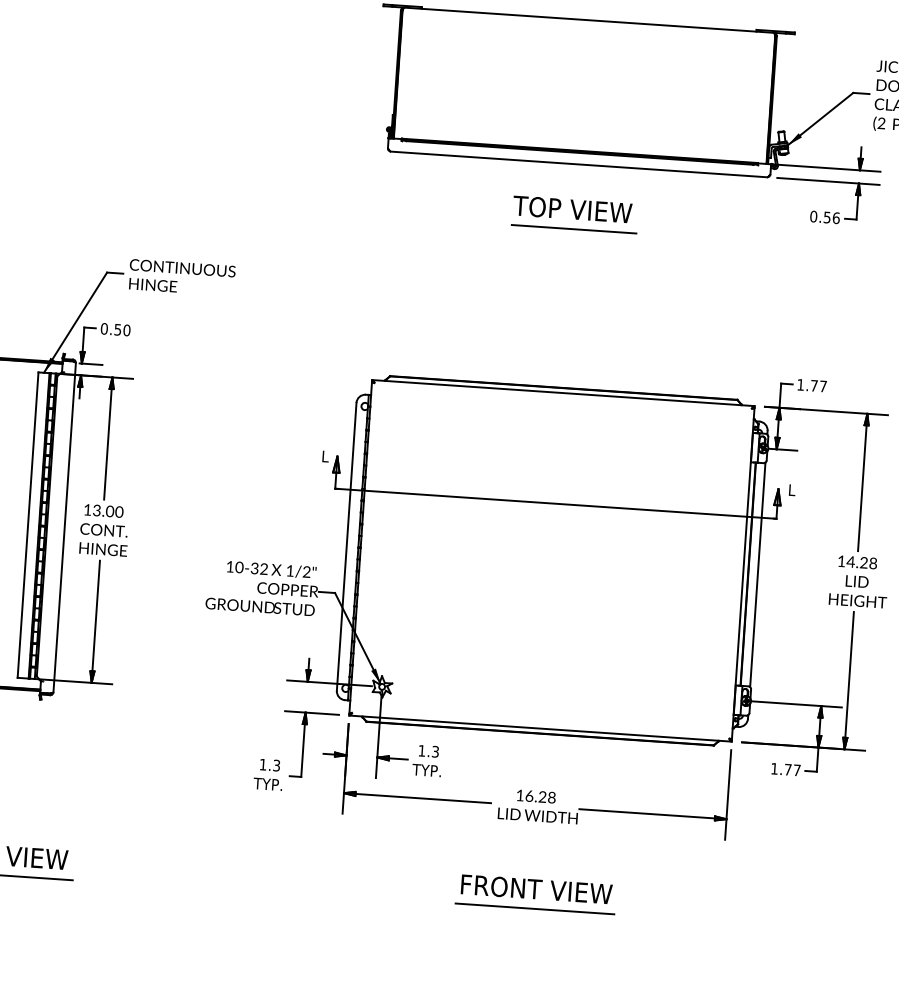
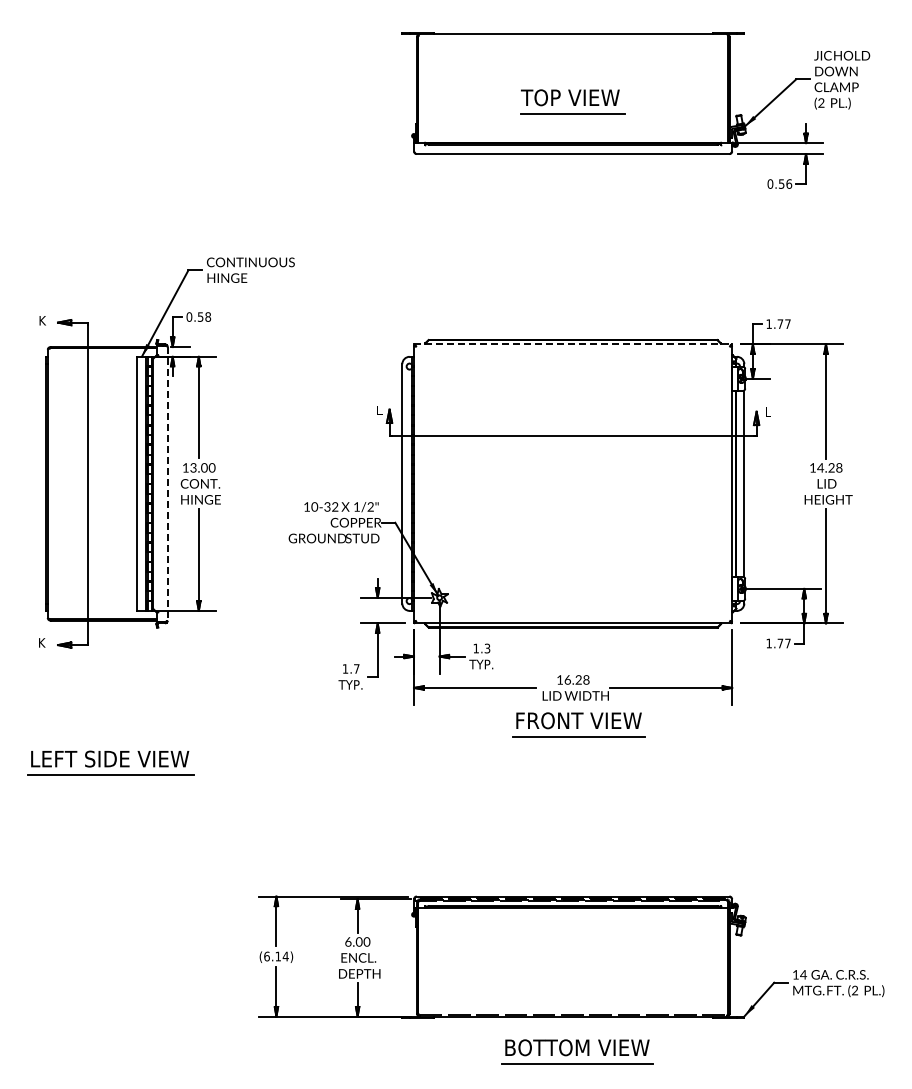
part: (574, 214) -> (572, 101), moved
text: (127, 329) -> (208, 316), 0.50 -> 0.58
line: (563, 393) -> (573, 344), solid -> dashed
line: (64, 527) -> (167, 483), solid -> dashed
text: (276, 765) -> (356, 668), 1.3 -> 1.7
part: (535, 893) -> (578, 724), moved

